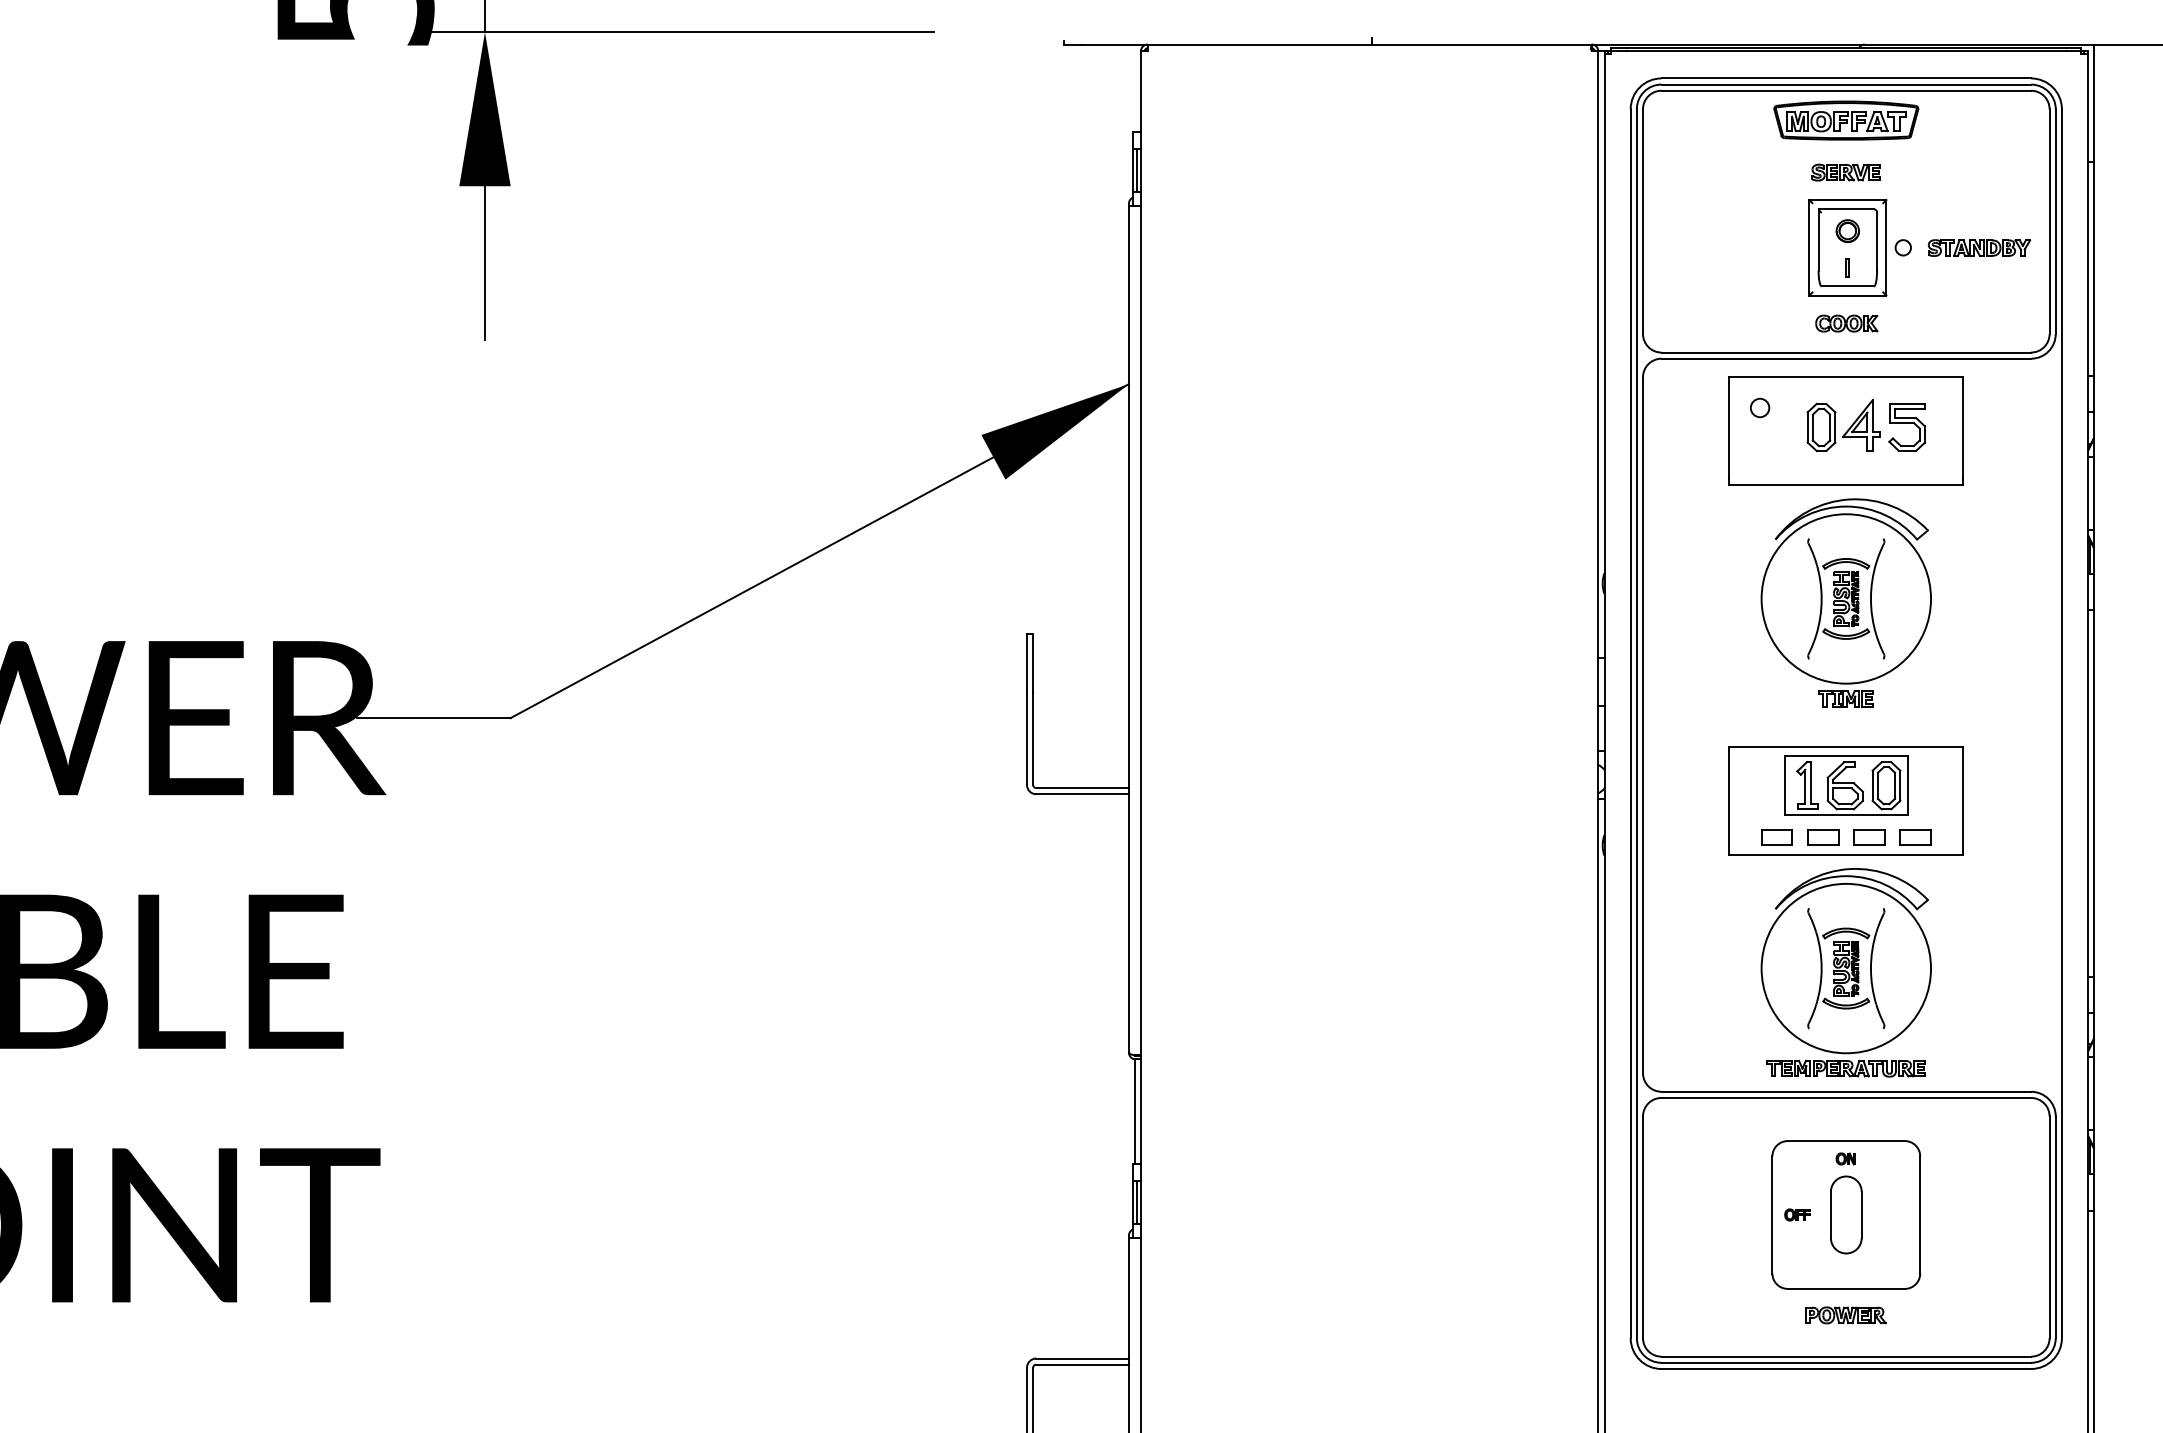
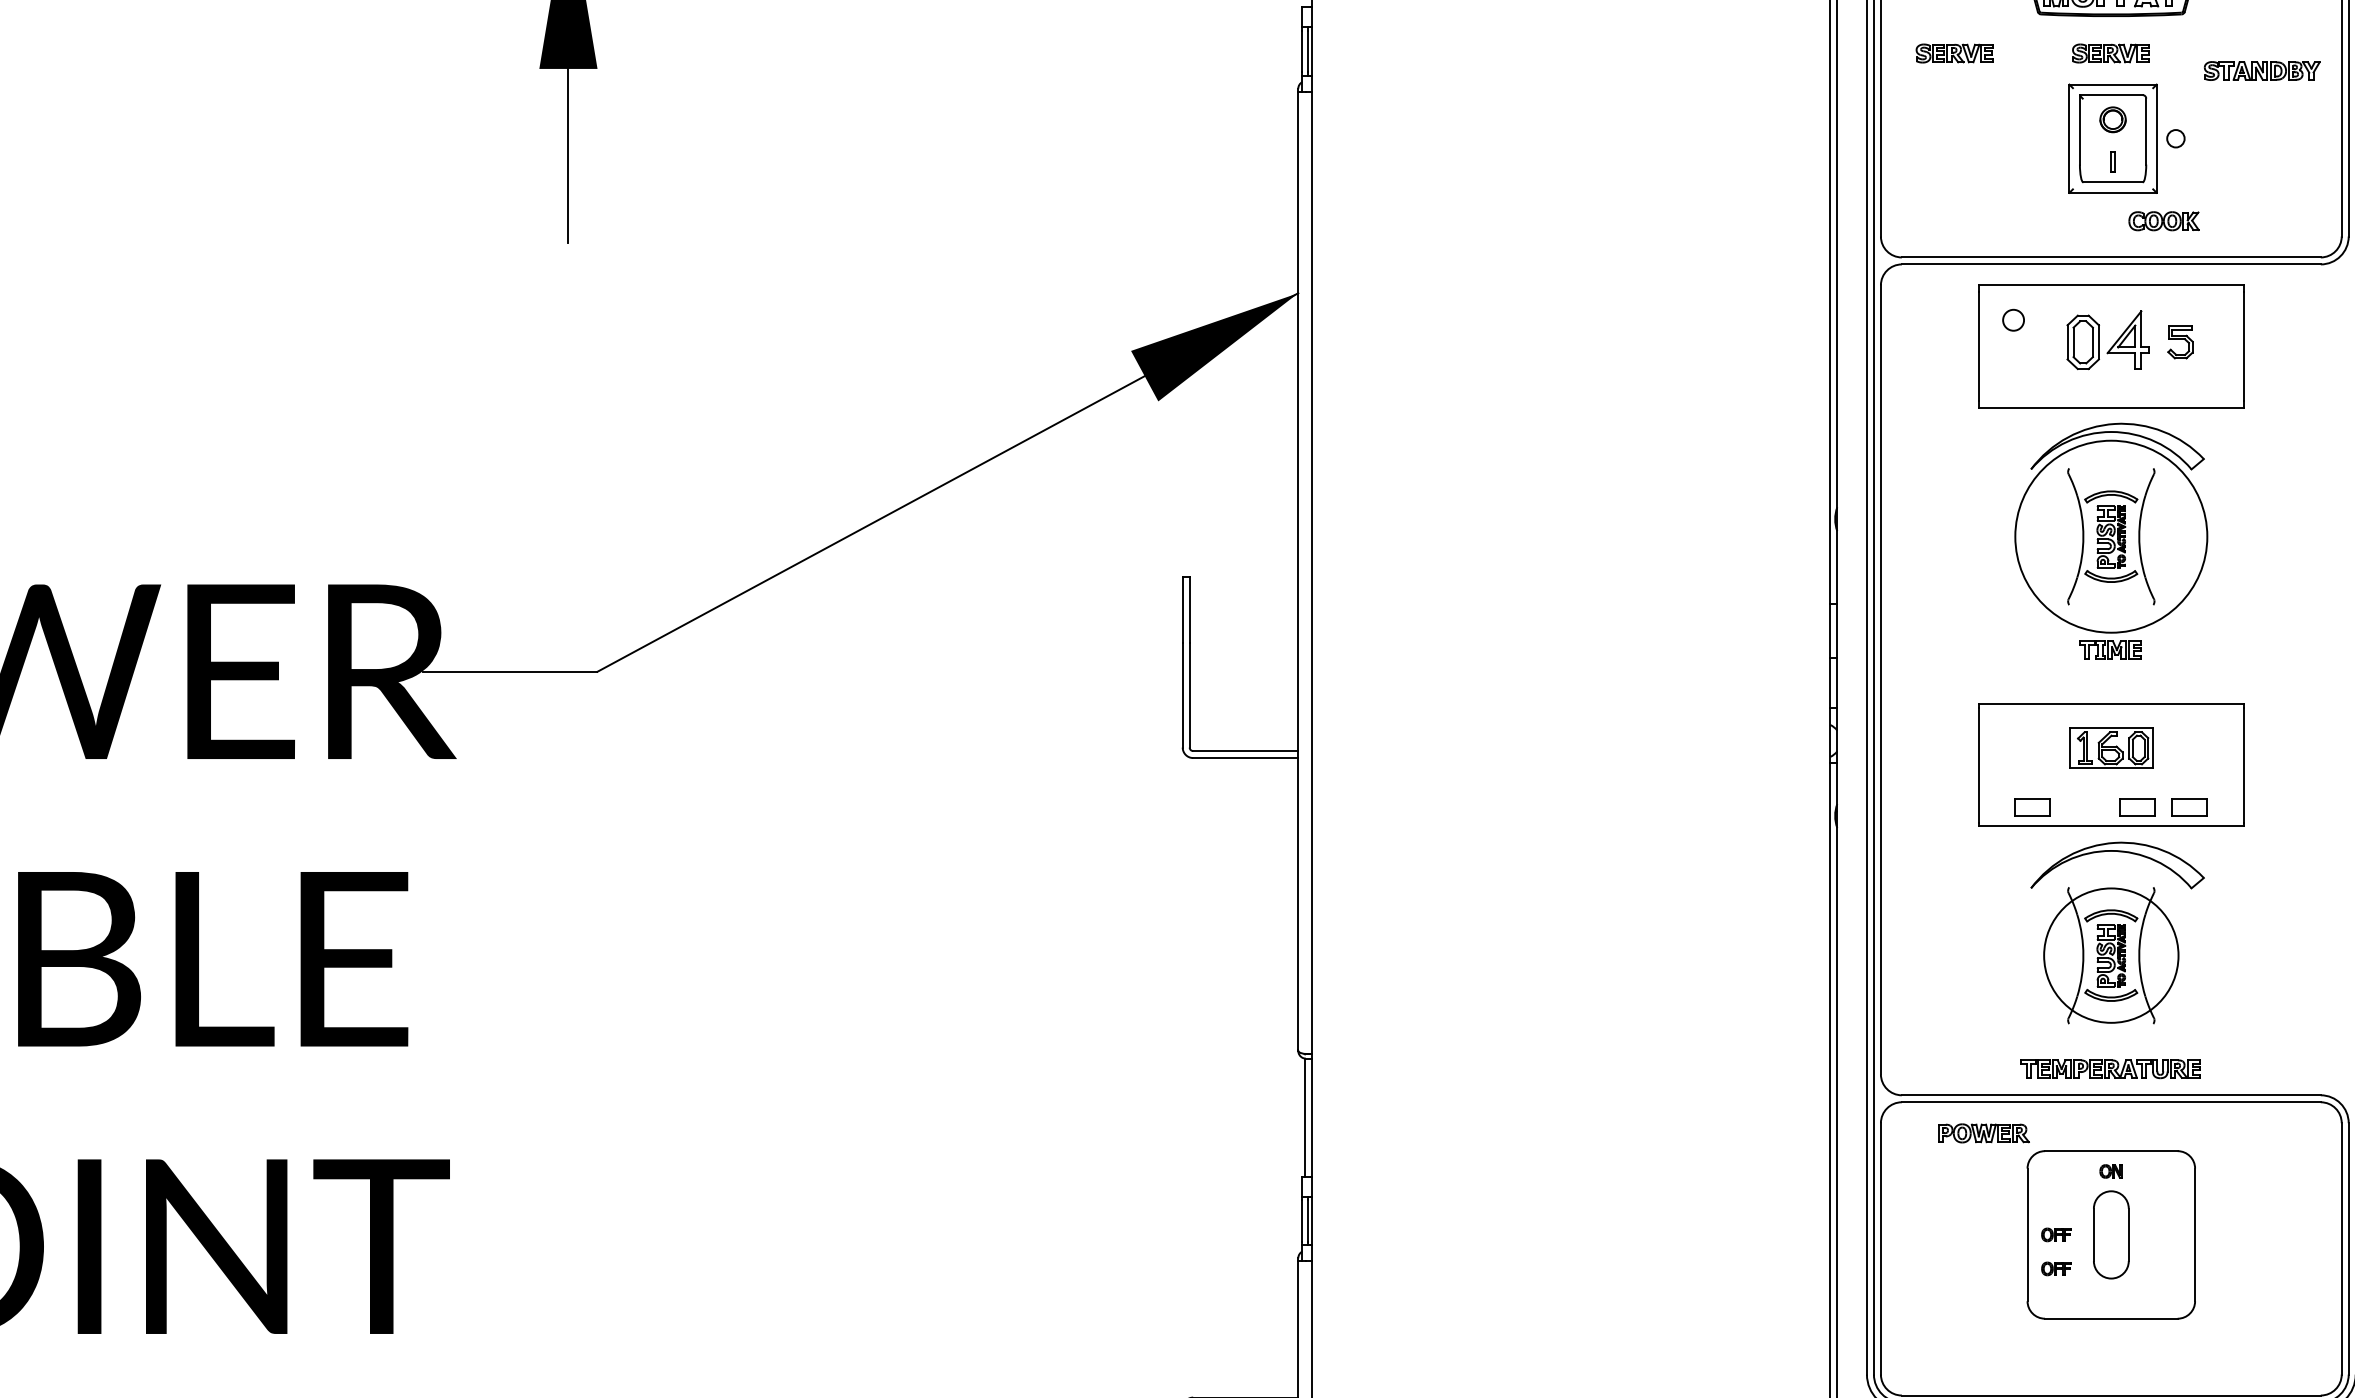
part: (1707, 172) -> (1954, 53), added
part: (1979, 247) -> (2262, 70), moved
part: (1846, 323) -> (2163, 221), moved
part: (1907, 427) -> (2180, 342), size x0.6
part: (1846, 785) -> (2111, 748), size x0.6
part: (1823, 837) -> (2085, 807), removed
circle: (1846, 968) -> (2111, 955), size x0.7
part: (1797, 1244) -> (2056, 1268), added
part: (1845, 1315) -> (1983, 1133), moved

